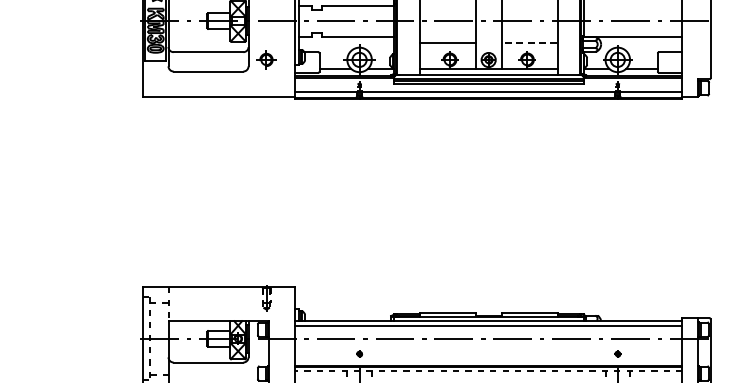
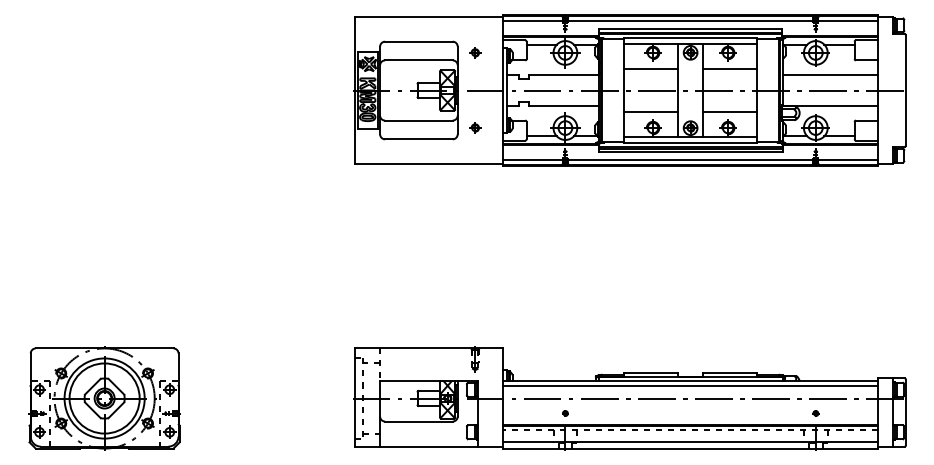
line: (632, 5) -> (830, 75), added
line: (528, 42) -> (729, 111), dashed -> solid
part: (266, 59) -> (475, 127), size x0.62

